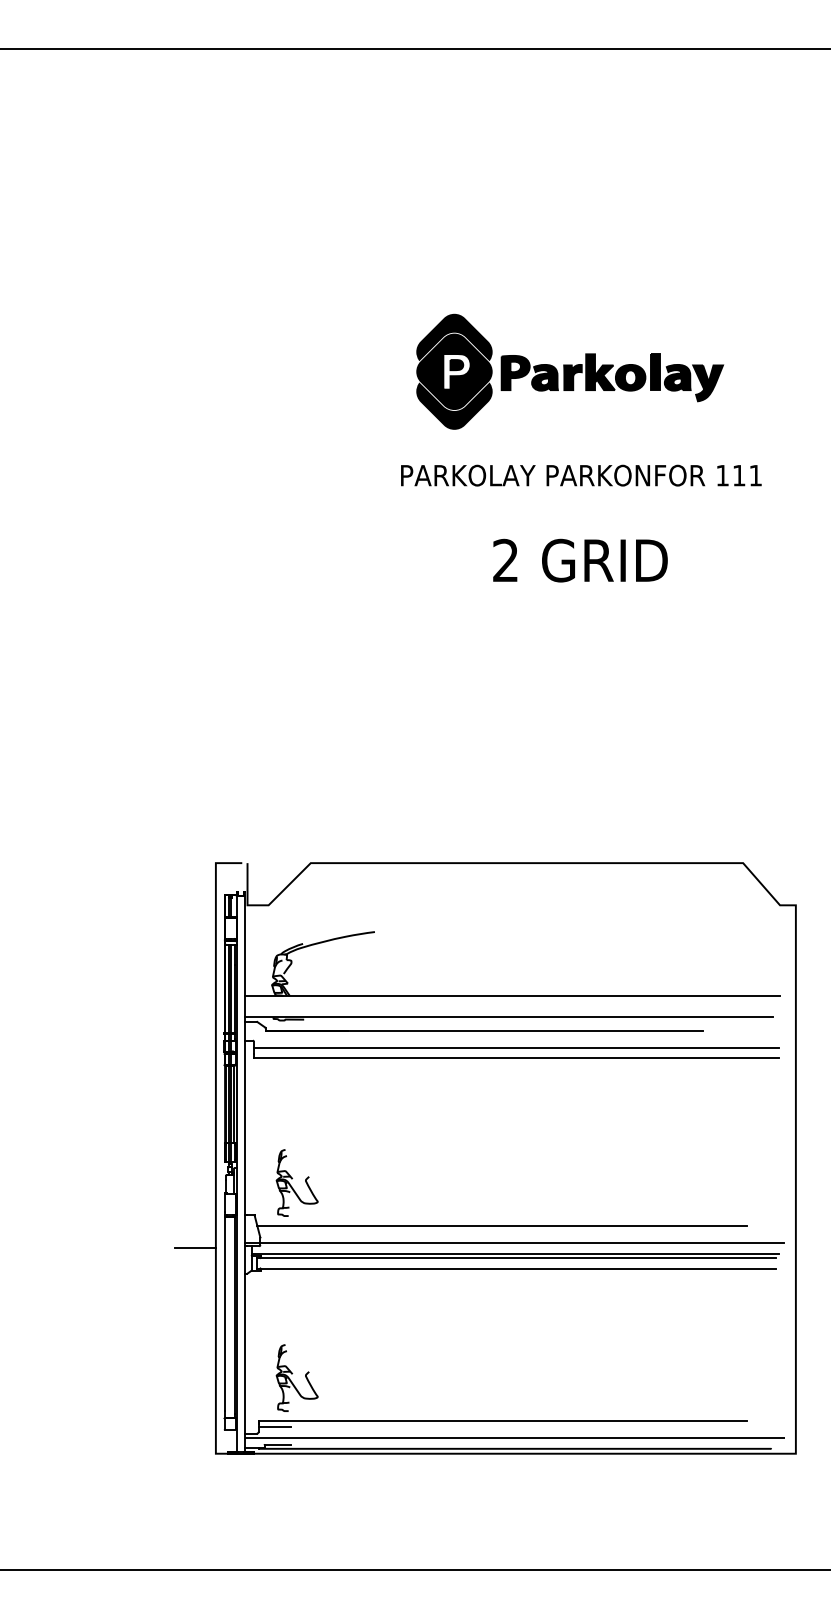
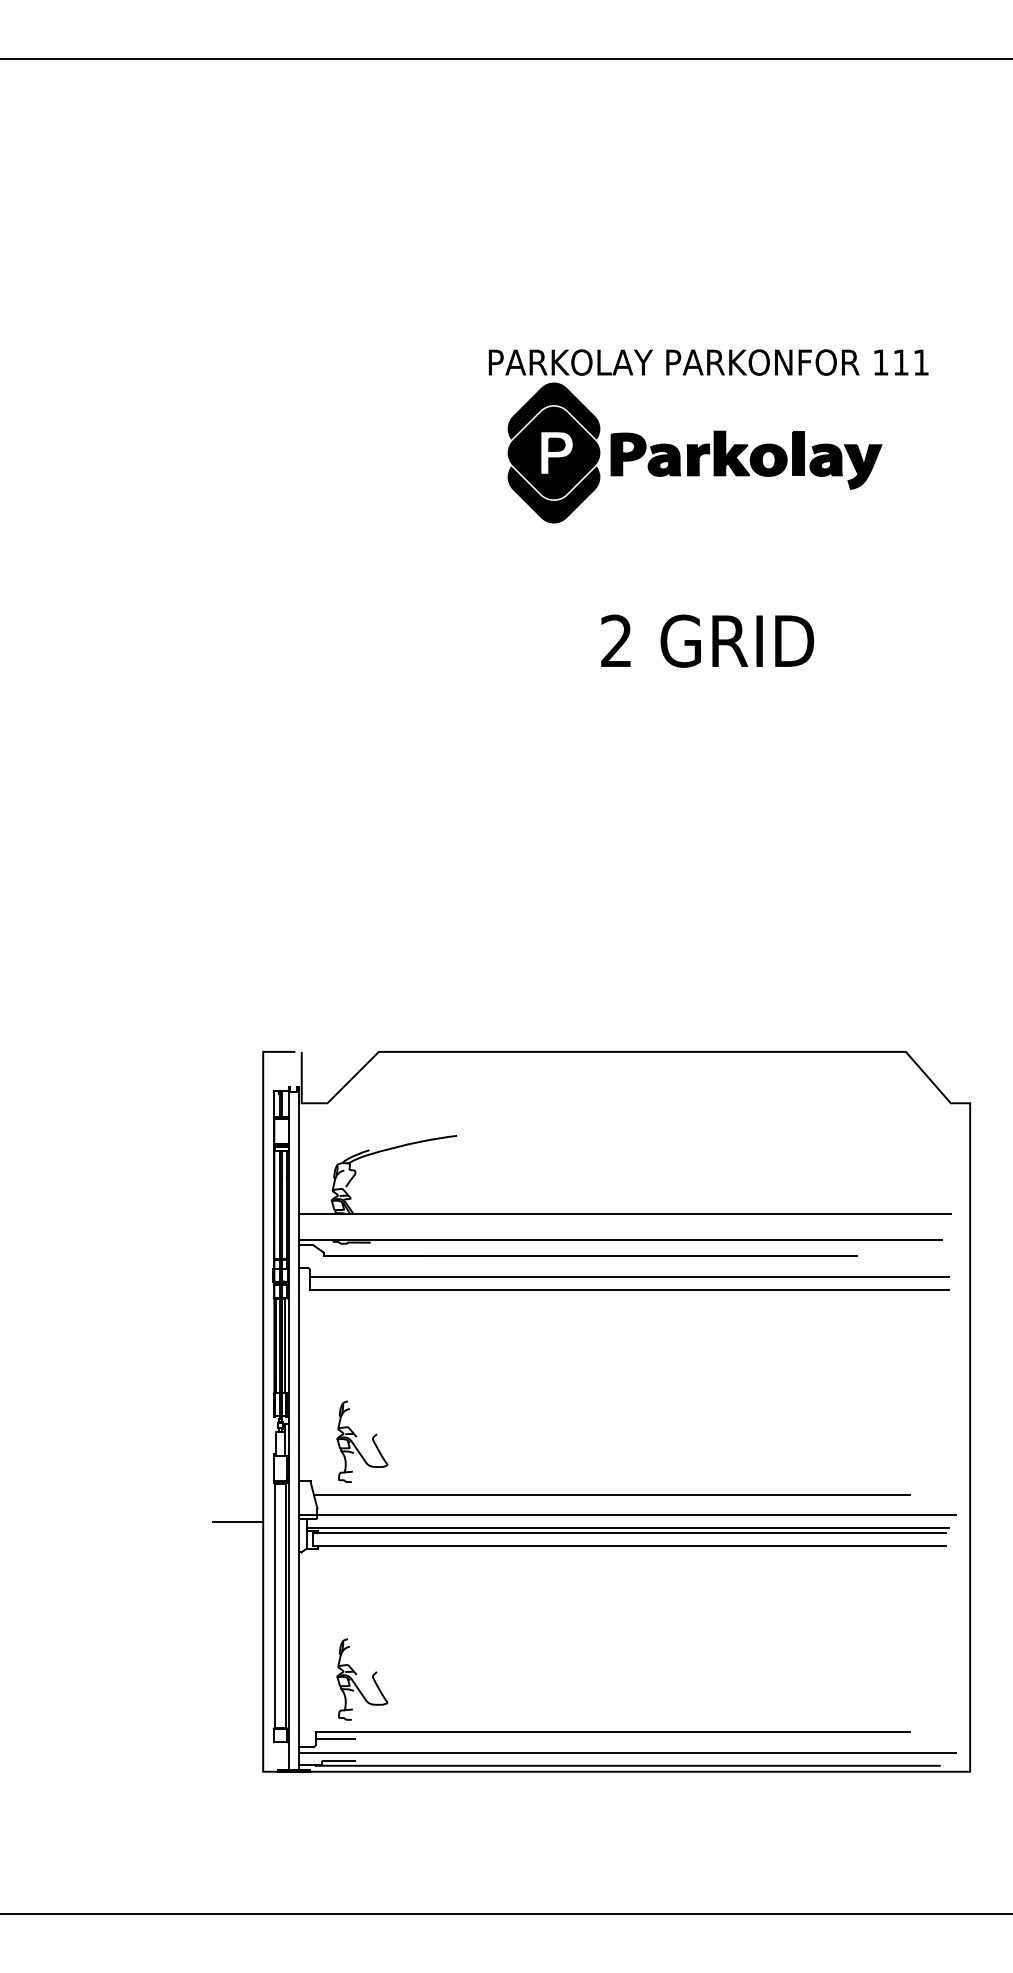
text: (581, 475) -> (708, 362), moved
text: (580, 560) -> (707, 640), moved

